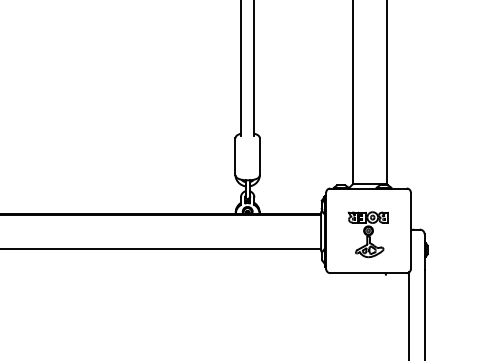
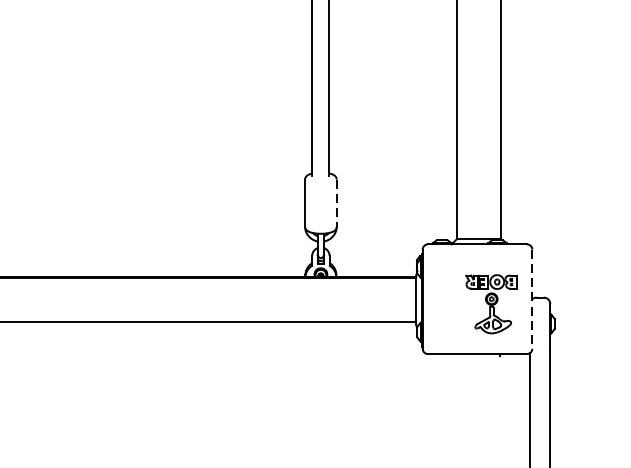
line: (259, 157) -> (336, 204), solid -> dashed
line: (410, 231) -> (531, 300), solid -> dashed
part: (367, 234) -> (490, 303), moved

